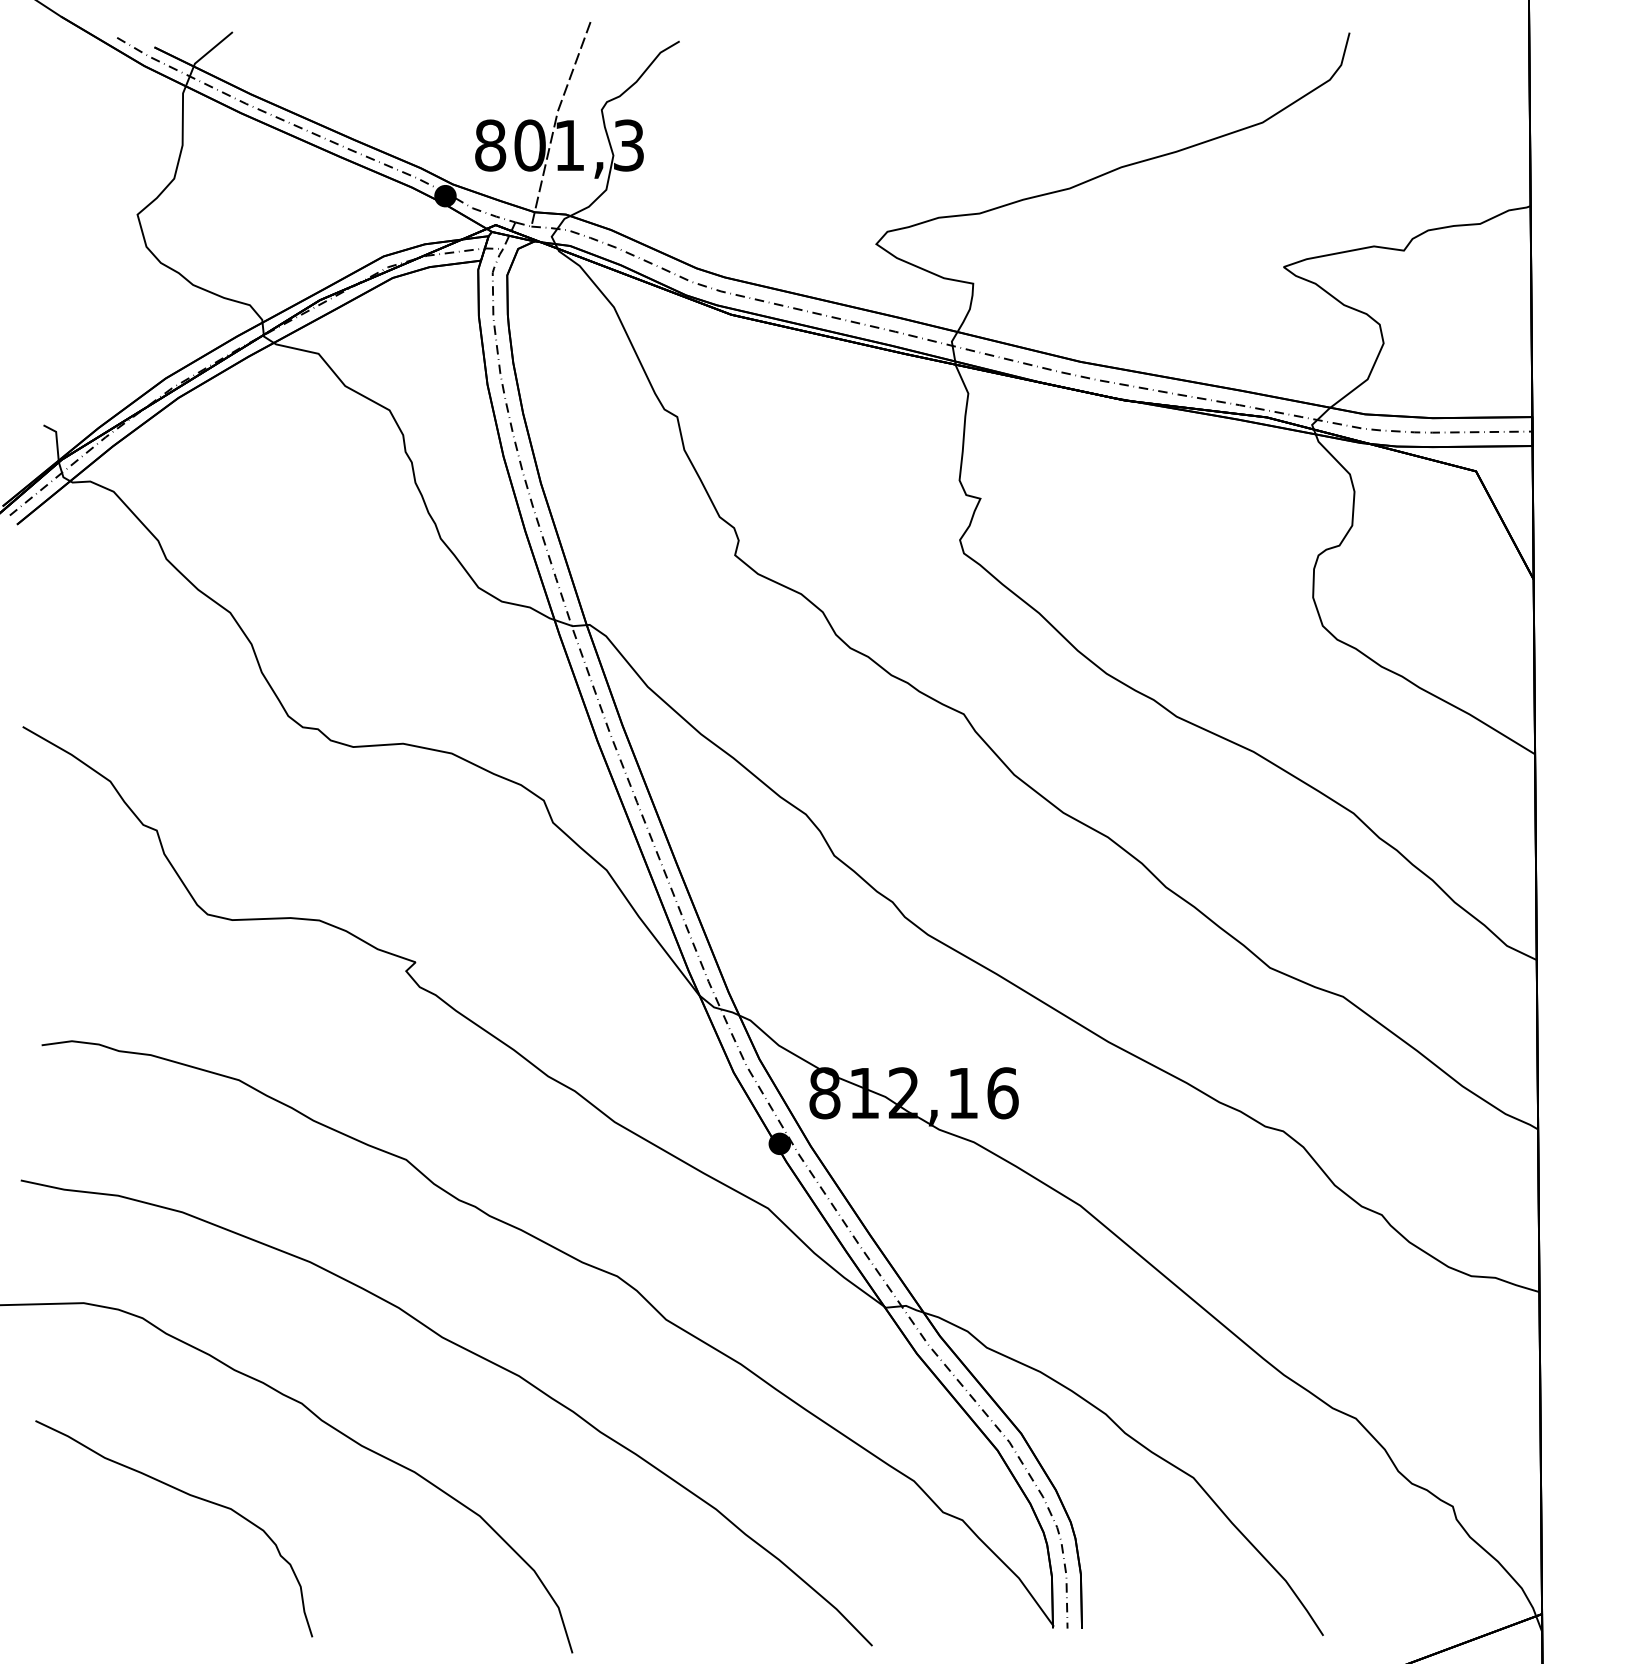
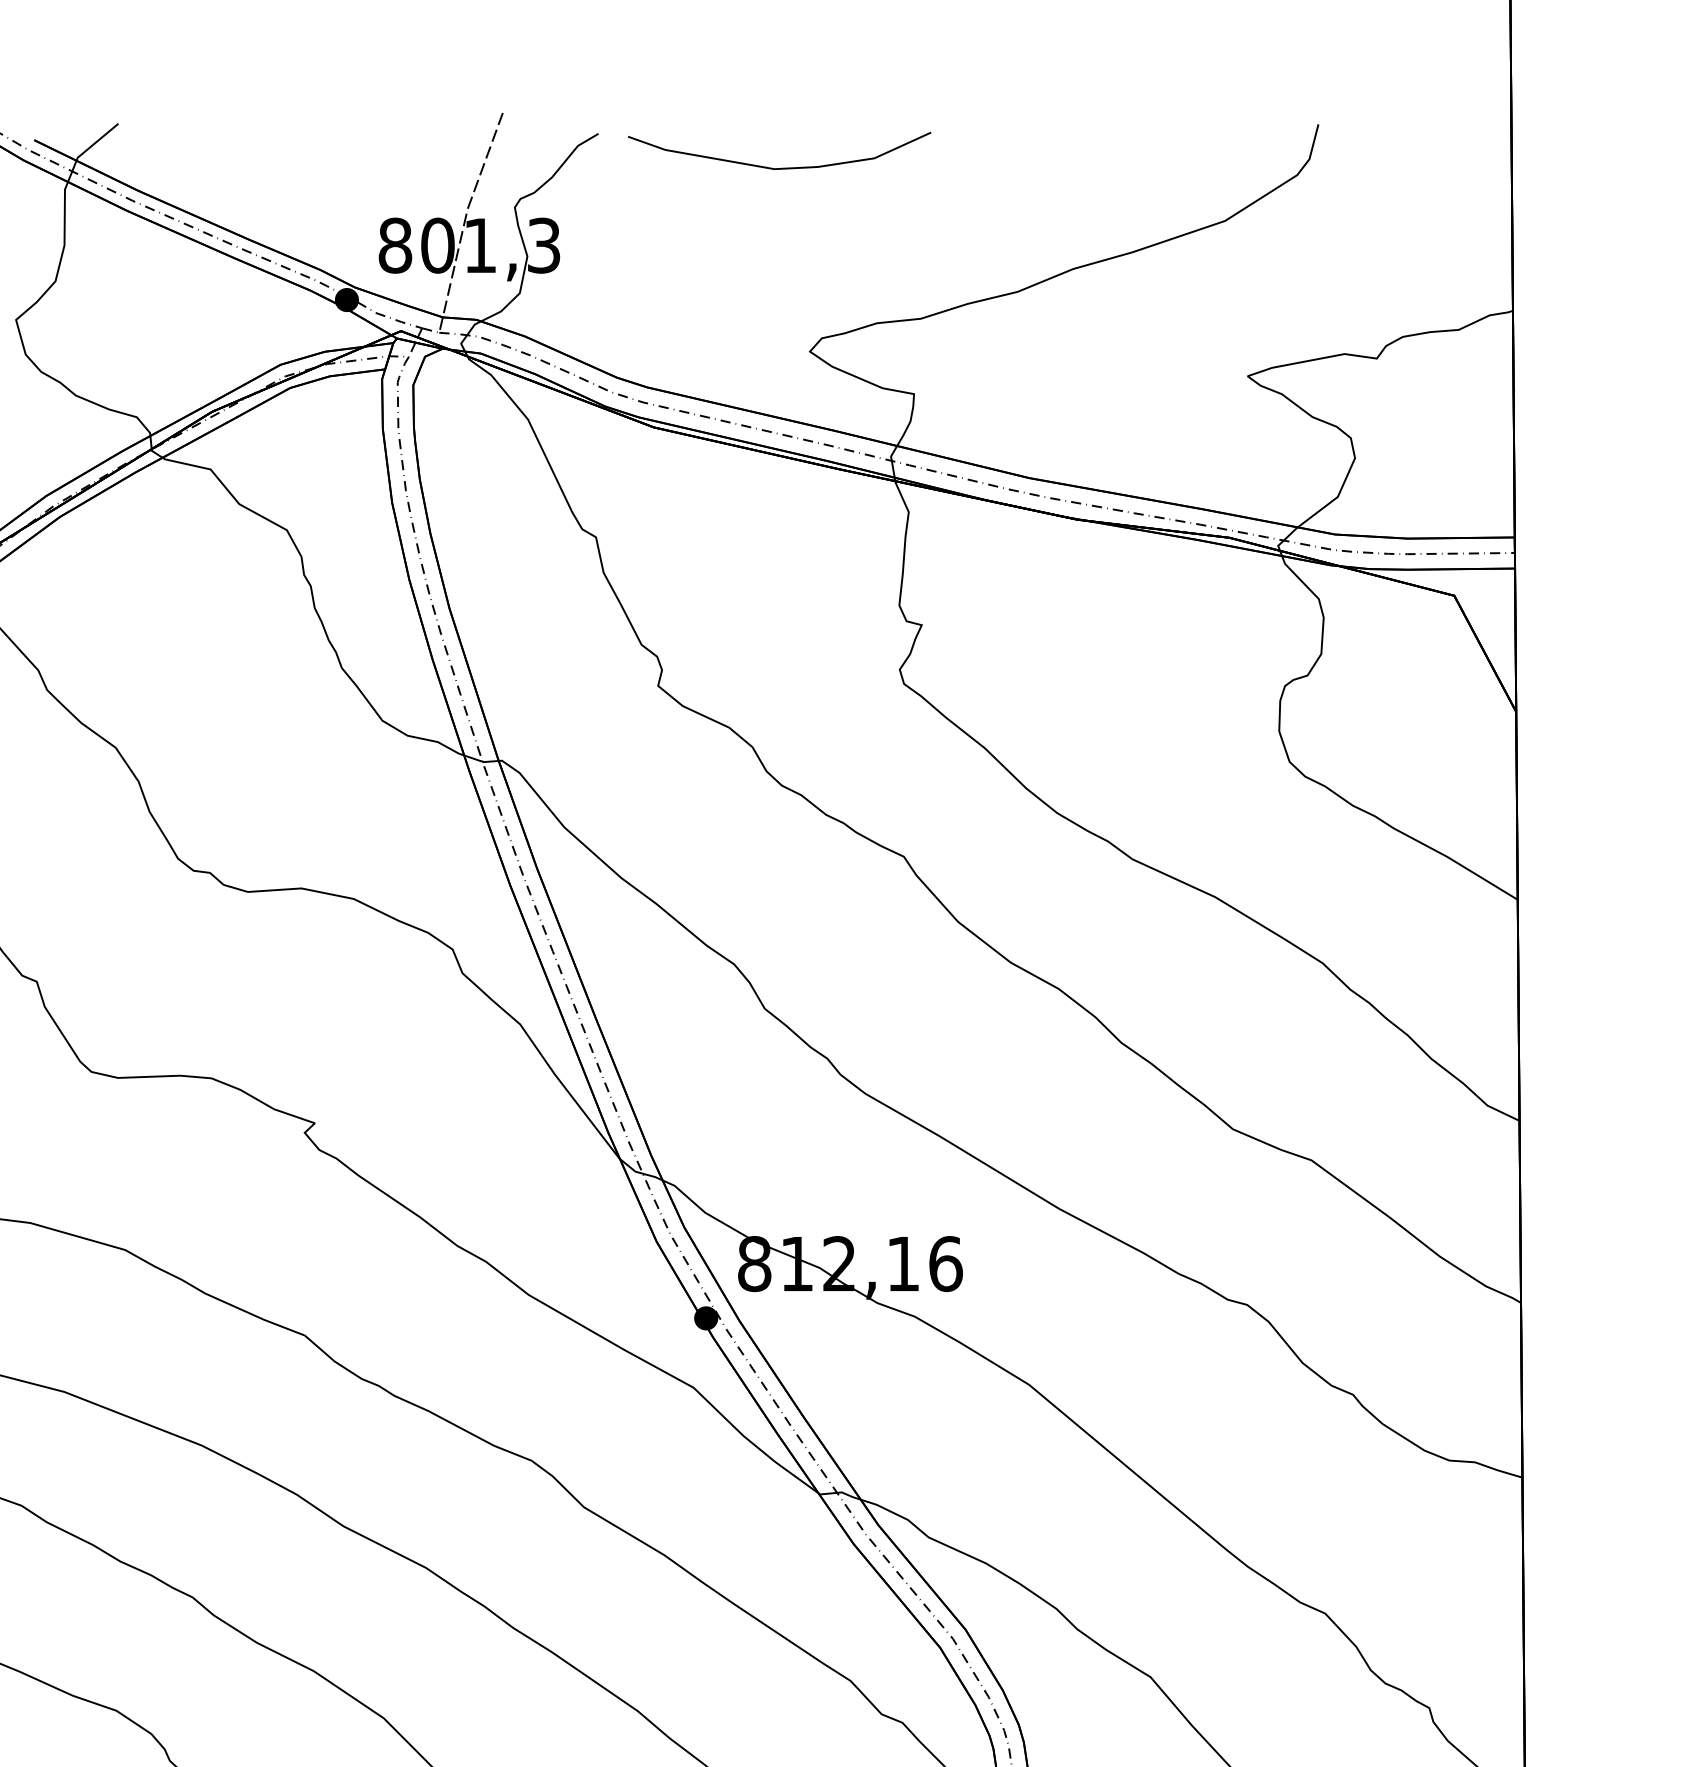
curve: (853, 72) -> (785, 167), added

